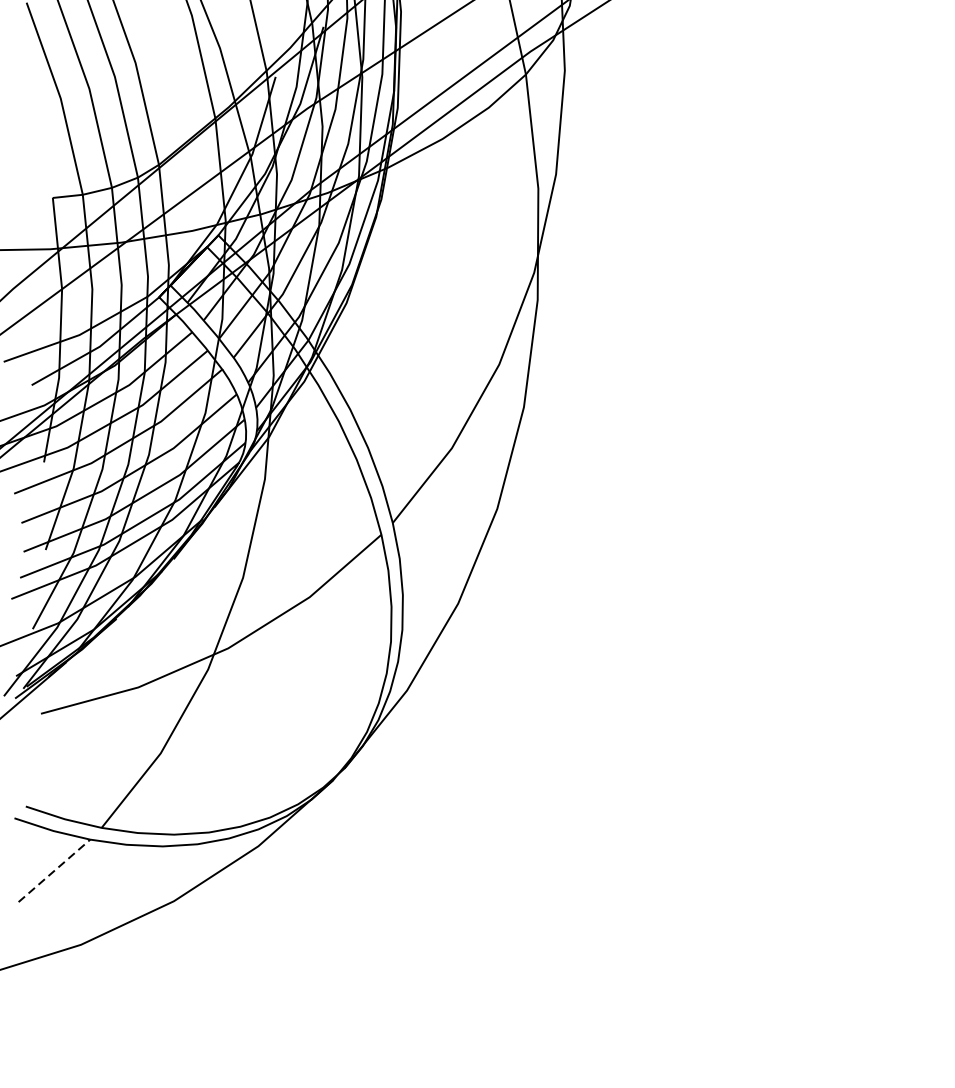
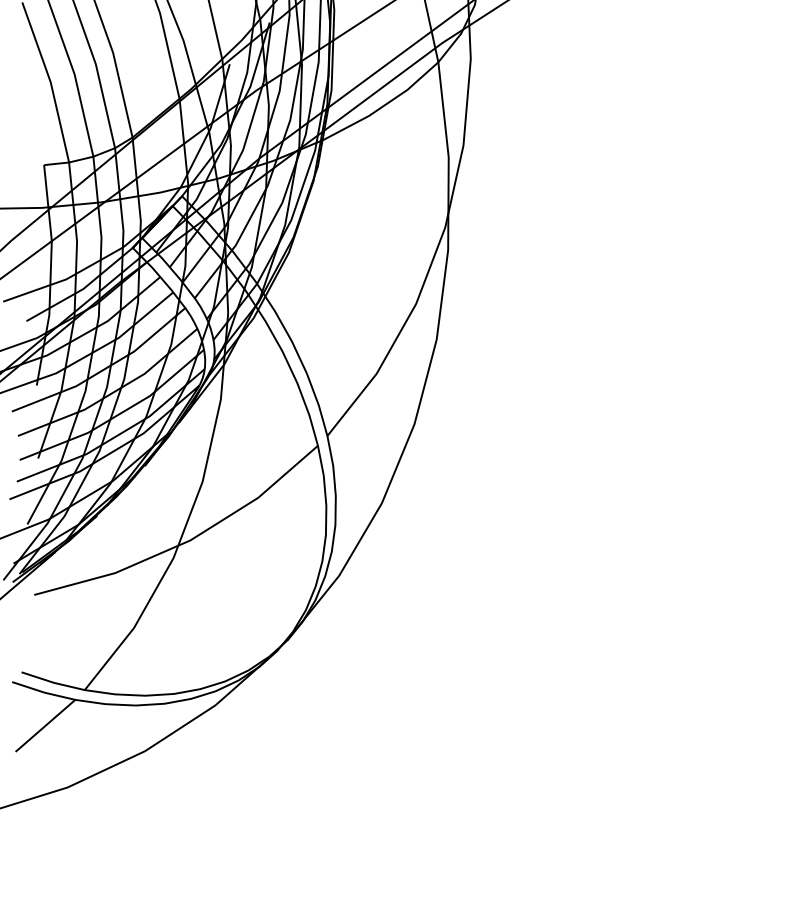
line: (54, 870) -> (45, 725), dashed -> solid

